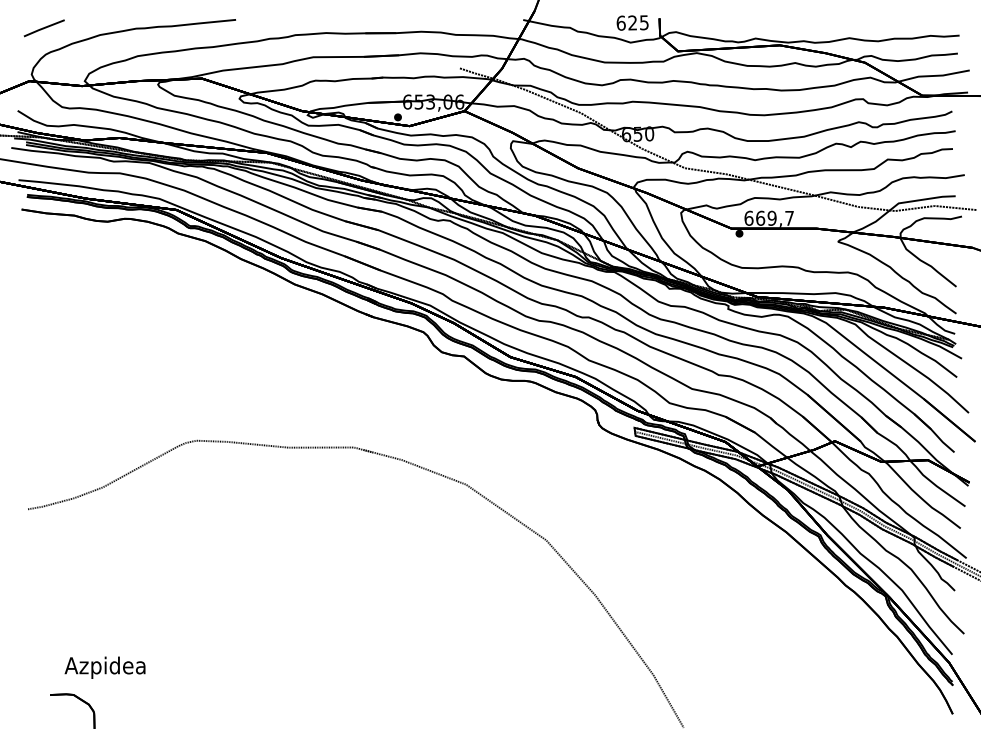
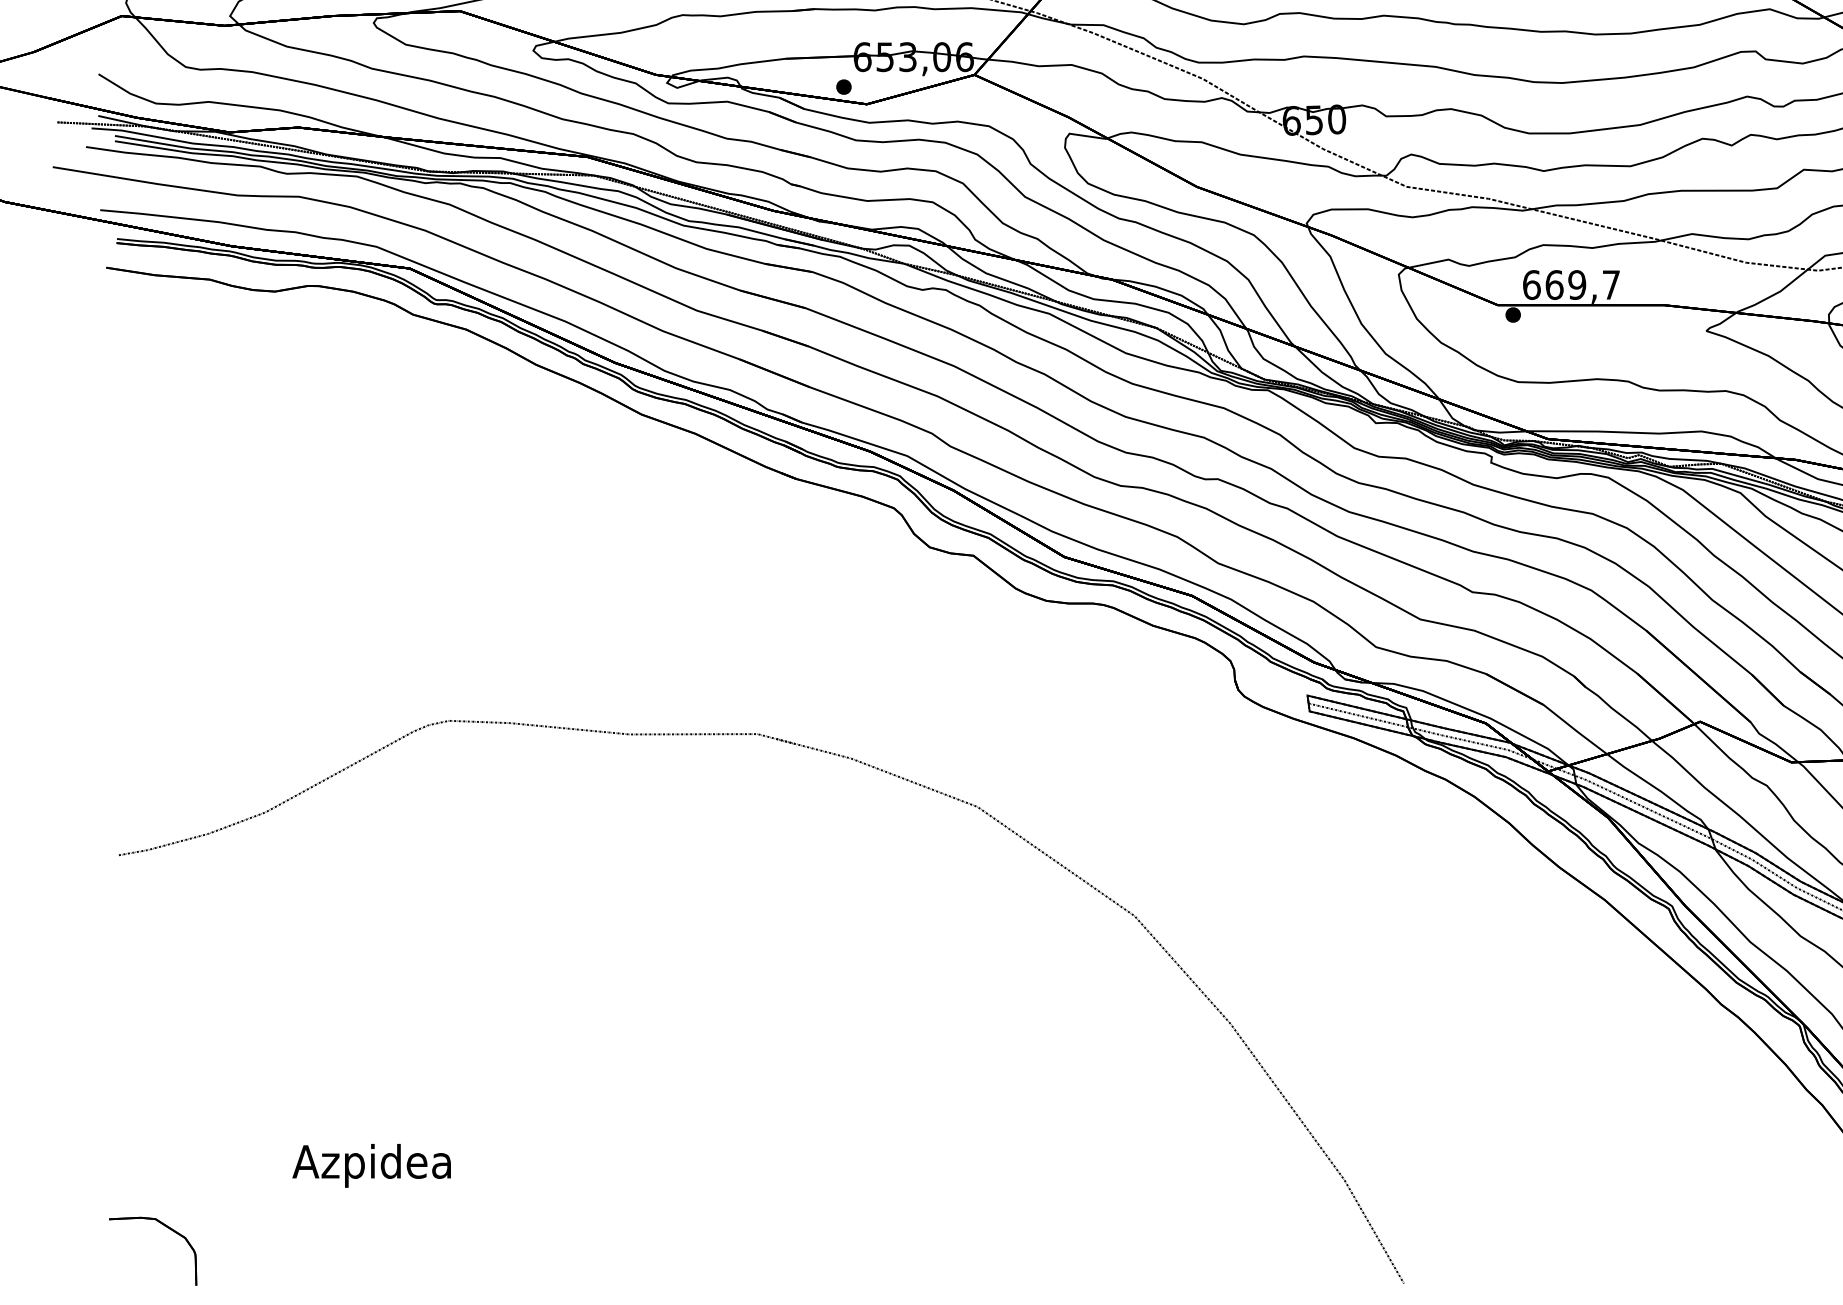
text: (104, 667) -> (370, 1165), moved
part: (78, 699) -> (164, 1228), moved

